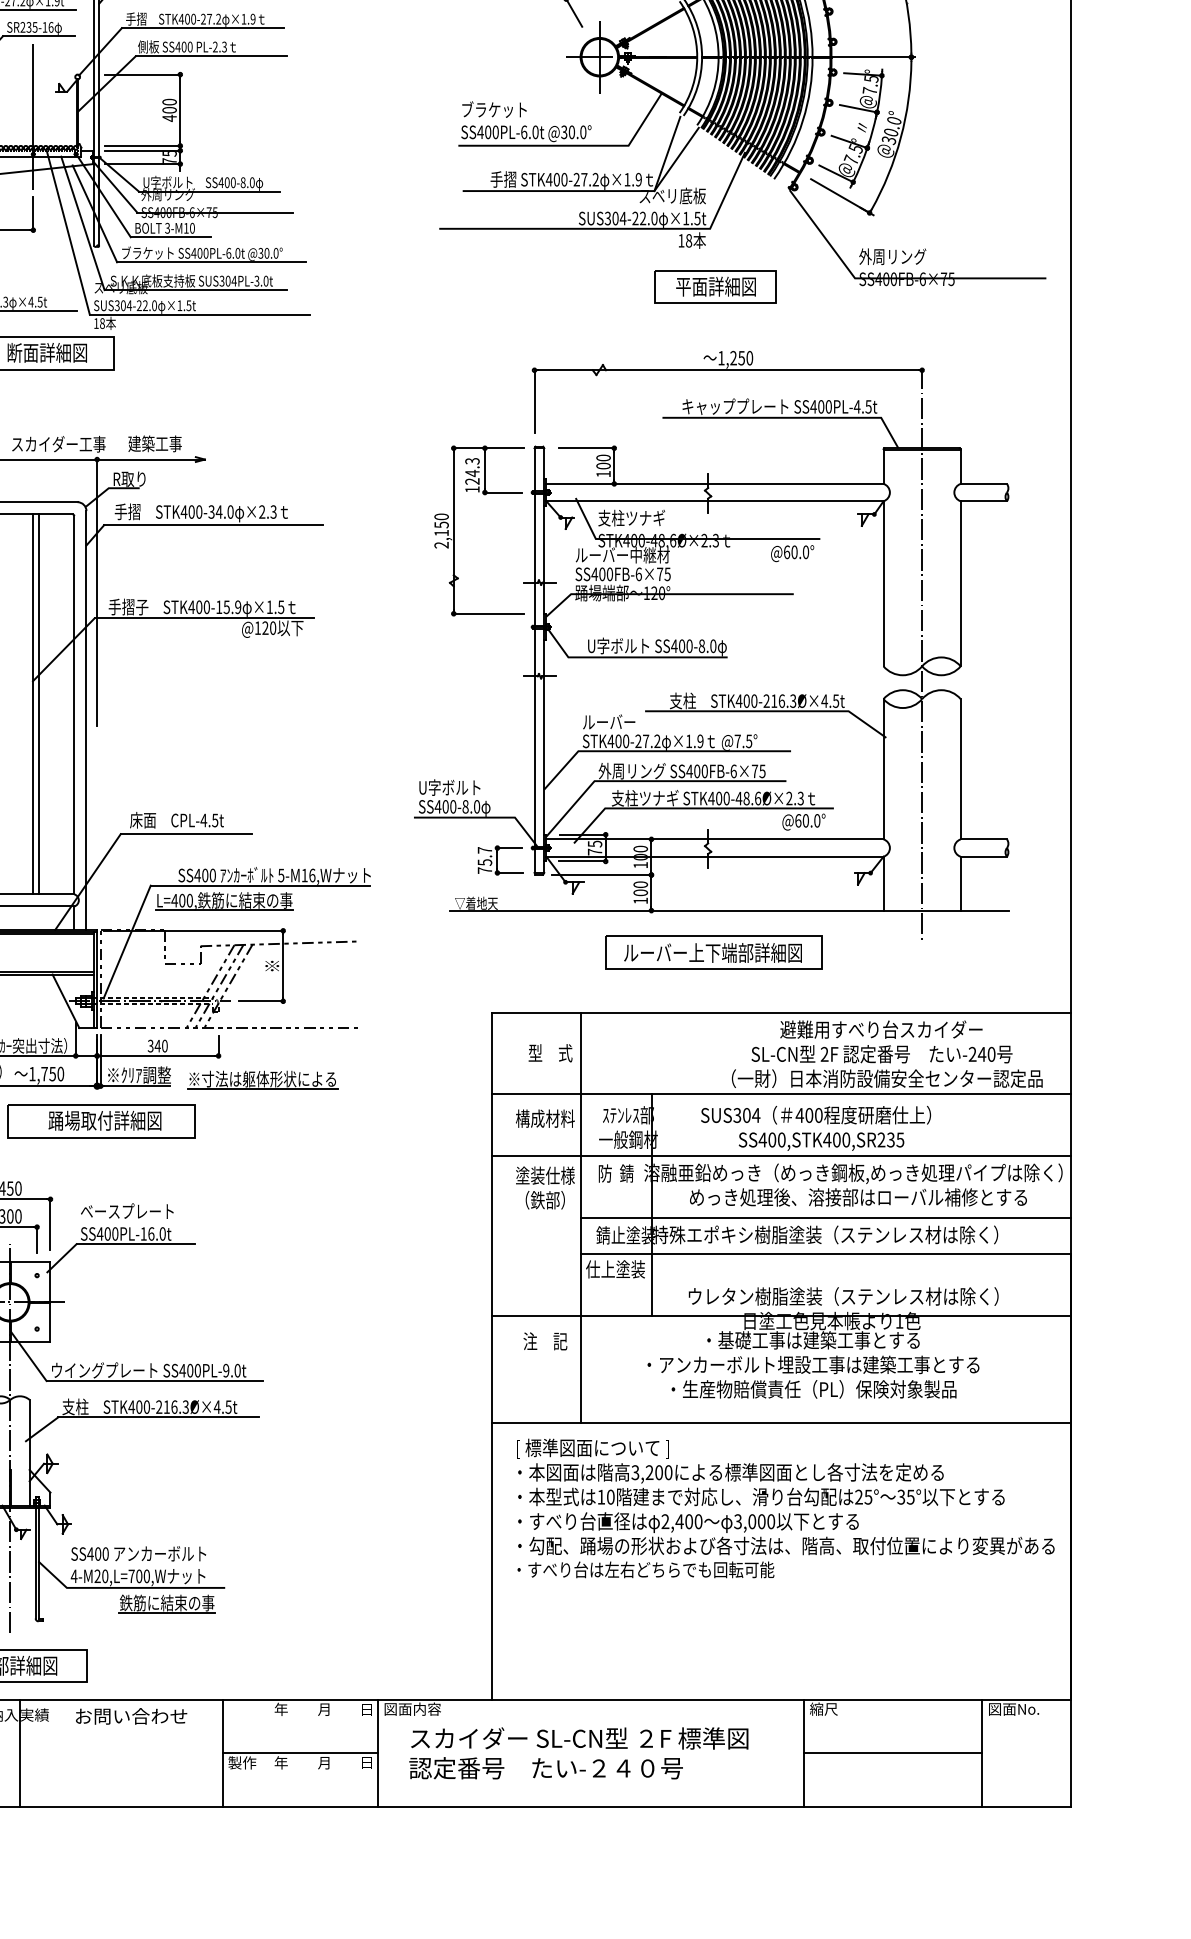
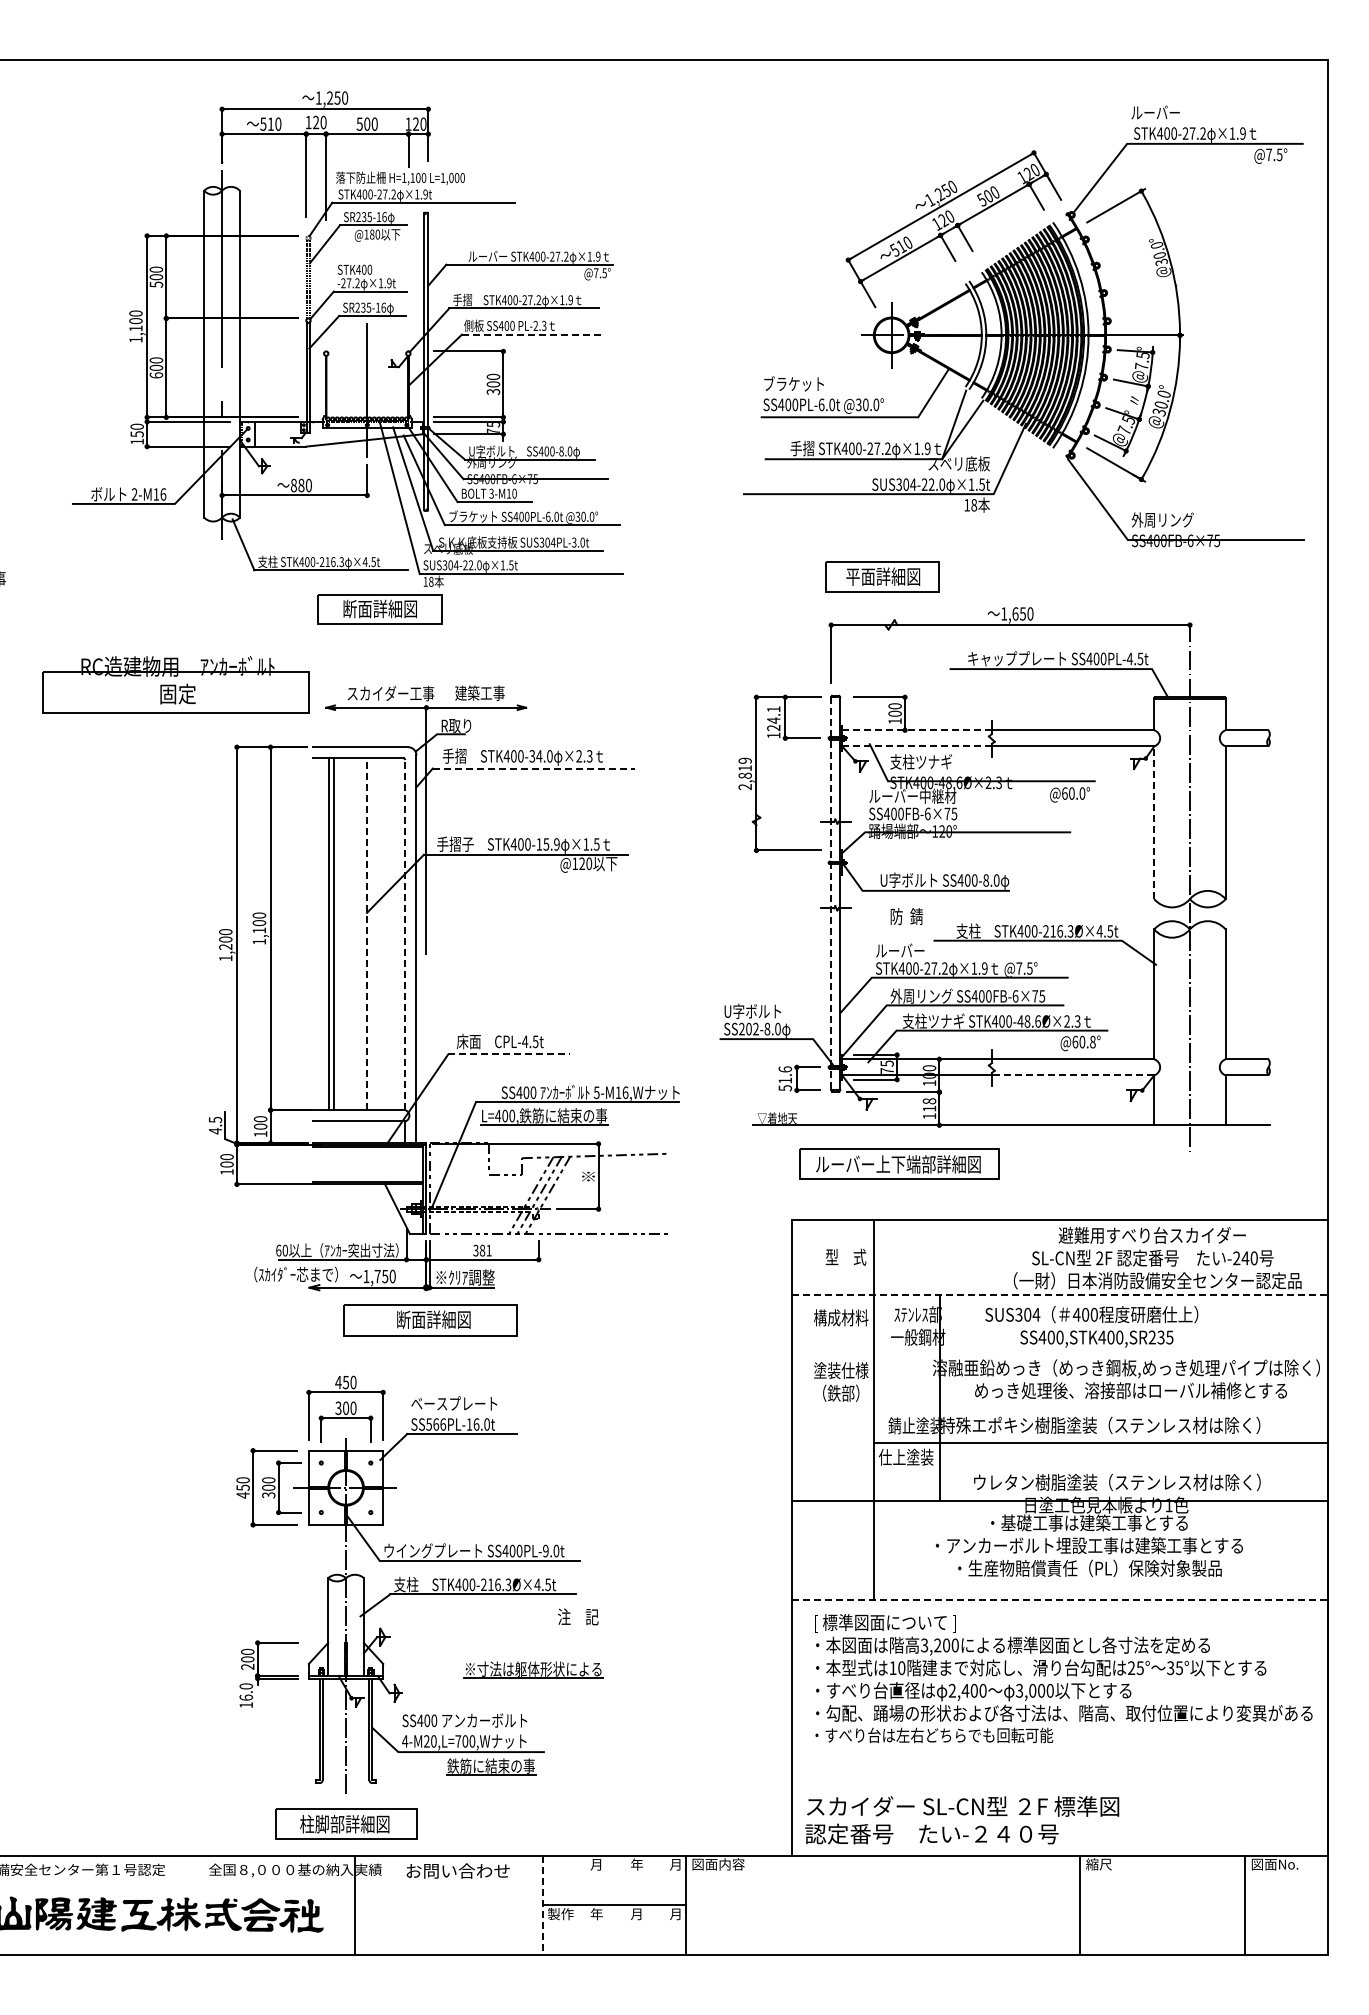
line: (211, 56) -> (532, 334), solid -> dashed
text: (169, 117) -> (493, 391), 400 -> 300
part: (715, 286) -> (882, 576), moved
text: (733, 357) -> (1015, 613), 1,250 -> 1,650
text: (472, 461) -> (773, 709), 124.3 -> 124.1
line: (627, 484) -> (917, 730), solid -> dashed
line: (627, 501) -> (917, 746), solid -> dashed
text: (440, 524) -> (744, 767), 2,150 -> 2,819
line: (213, 525) -> (534, 768), solid -> dashed
line: (883, 583) -> (1154, 822), solid -> dashed
line: (534, 660) -> (831, 893), solid -> dashed
line: (32, 704) -> (366, 934), solid -> dashed
line: (38, 704) -> (372, 934), removed
line: (74, 704) -> (405, 934), solid -> dashed
text: (445, 806) -> (748, 1028), SS400-8.0 -> SS202-8.0
text: (816, 821) -> (1092, 1042), @60.0° -> @60.8°
line: (185, 834) -> (508, 1054), solid -> dashed
line: (795, 856) -> (1072, 1075), solid -> dashed
text: (485, 860) -> (785, 1078), 75.7 -> 51.6
text: (640, 888) -> (929, 1104), 100 -> 118
part: (714, 951) -> (899, 1163), moved
text: (161, 1045) -> (485, 1250), 340 -> 381
part: (262, 1079) -> (533, 1669), moved
line: (782, 1093) -> (1060, 1294), solid -> dashed
text: (104, 1120) -> (433, 1319), 踊場取付詳細図 -> 断面詳細図
line: (781, 1156) -> (1059, 1352), removed
text: (615, 1173) -> (906, 916), moved
line: (825, 1218) -> (1100, 1410), removed
text: (108, 1233) -> (436, 1424), SS400PL-16.0t -> SS566PL-16.0t
text: (545, 1340) -> (578, 1616), moved
line: (782, 1423) -> (1060, 1599), solid -> dashed
text: (280, 1709) -> (596, 1864), 年 -> 月
text: (325, 1709) -> (637, 1864), 月 -> 年
text: (366, 1709) -> (675, 1864), 日 -> 月
line: (222, 1753) -> (542, 1905), solid -> dashed
text: (579, 1753) -> (962, 1820), moved
line: (892, 1753) -> (1162, 1905), removed
text: (366, 1763) -> (675, 1914), 日 -> 月

